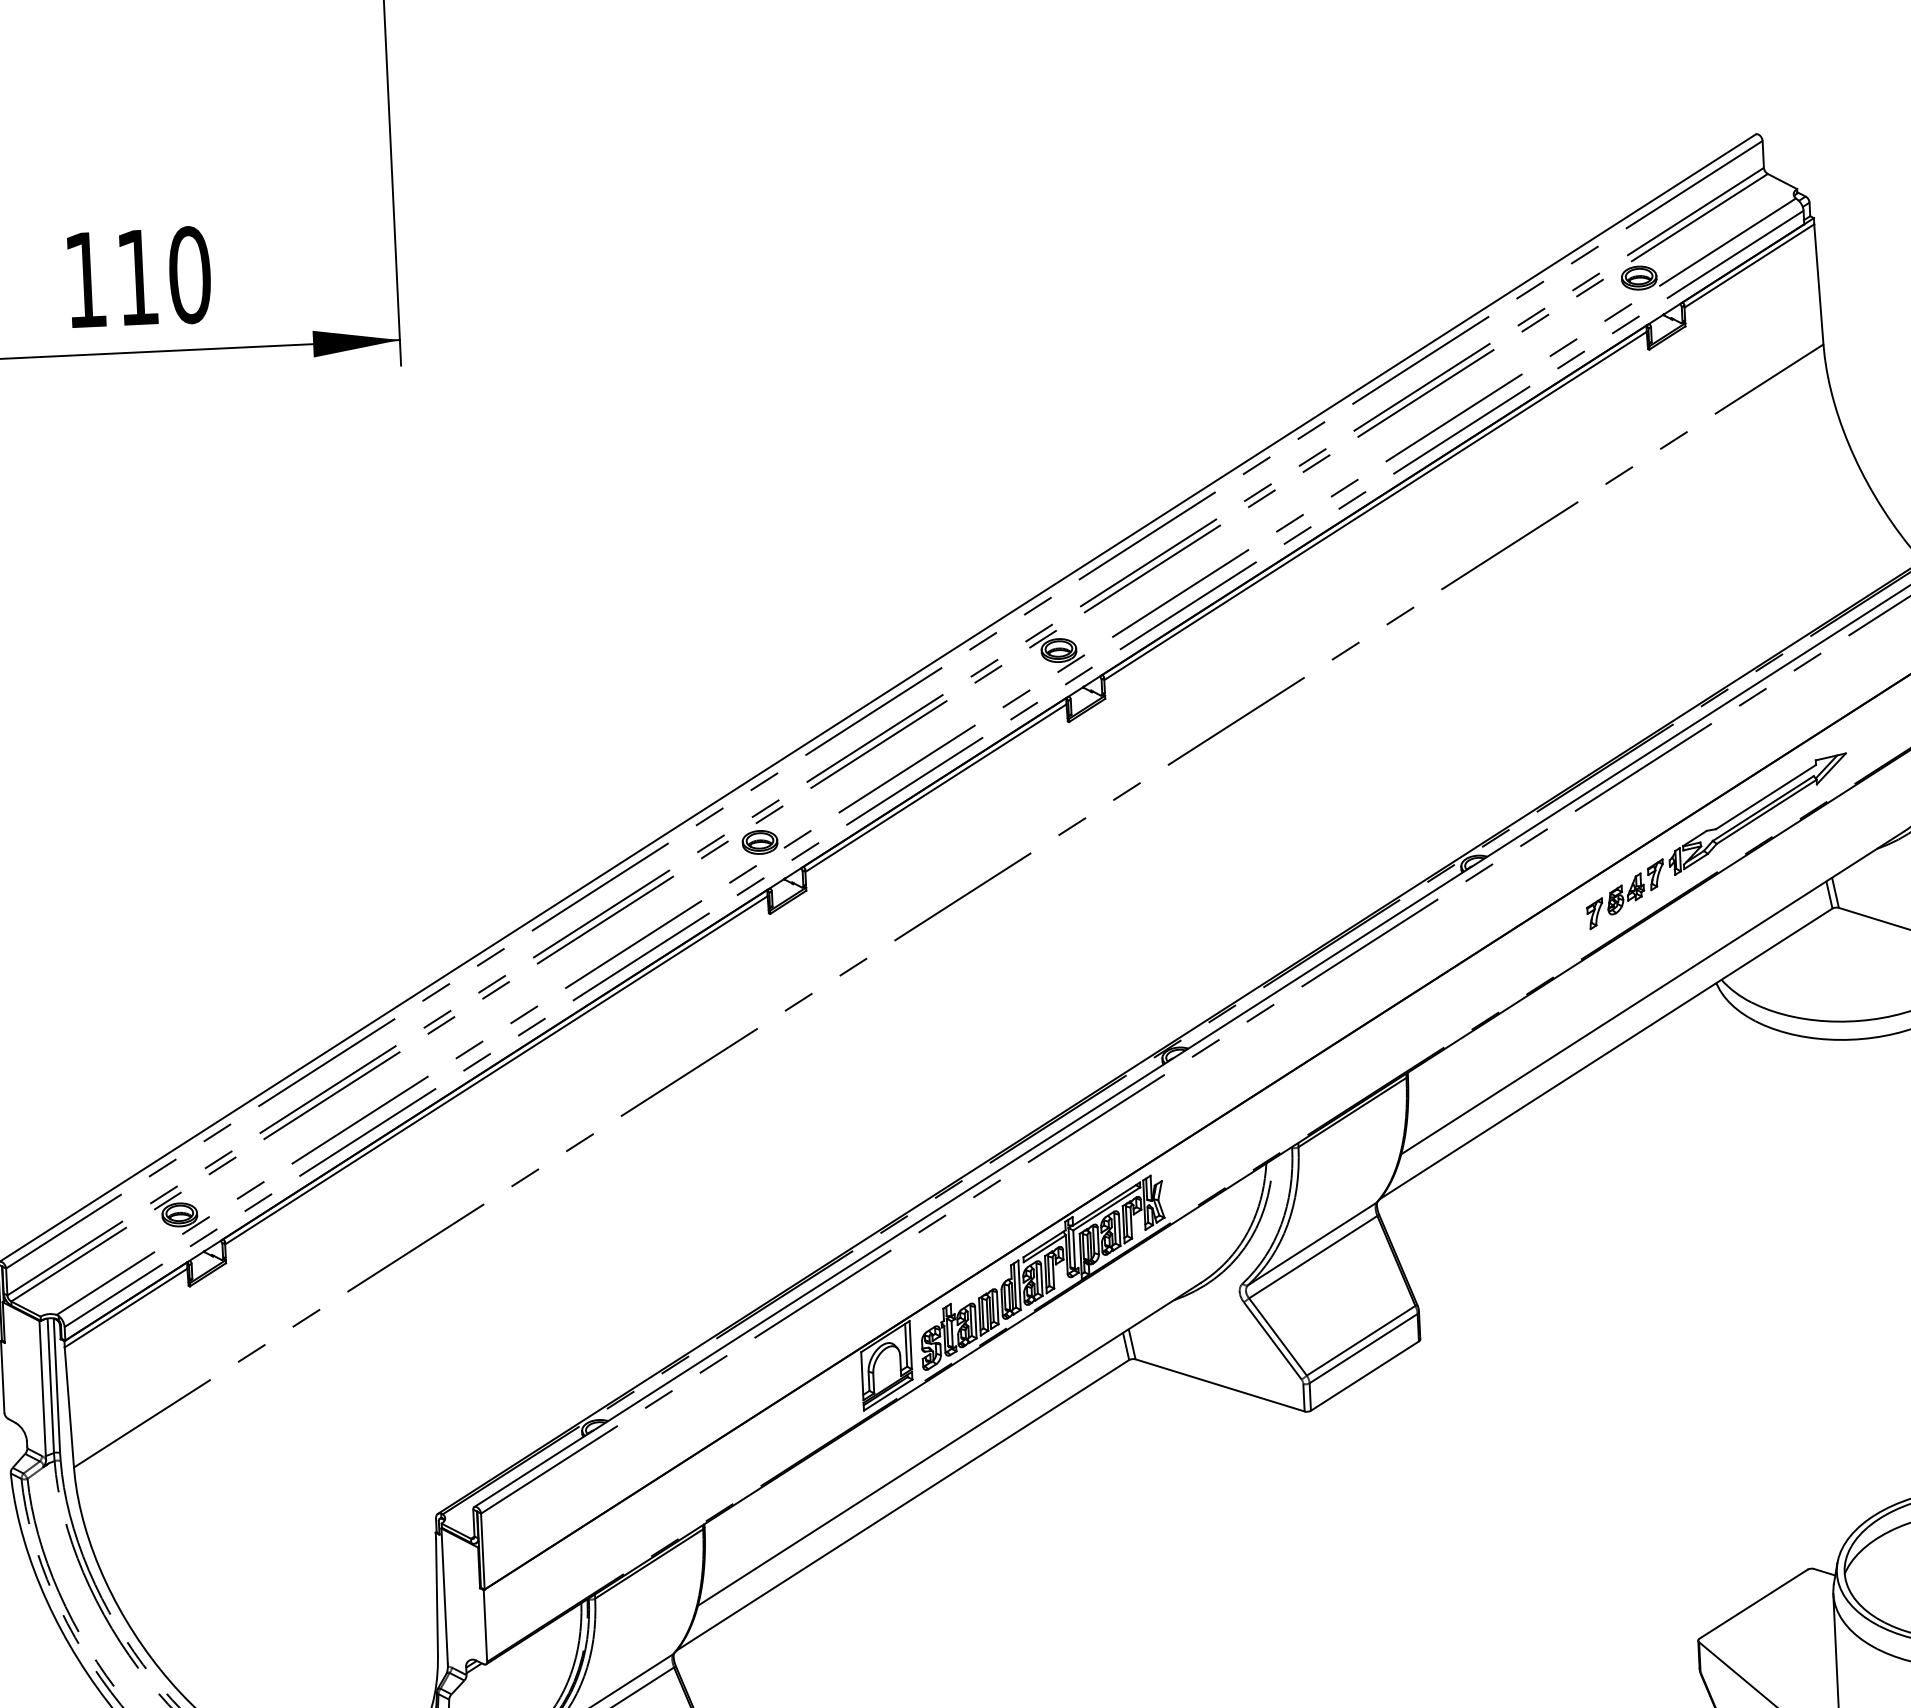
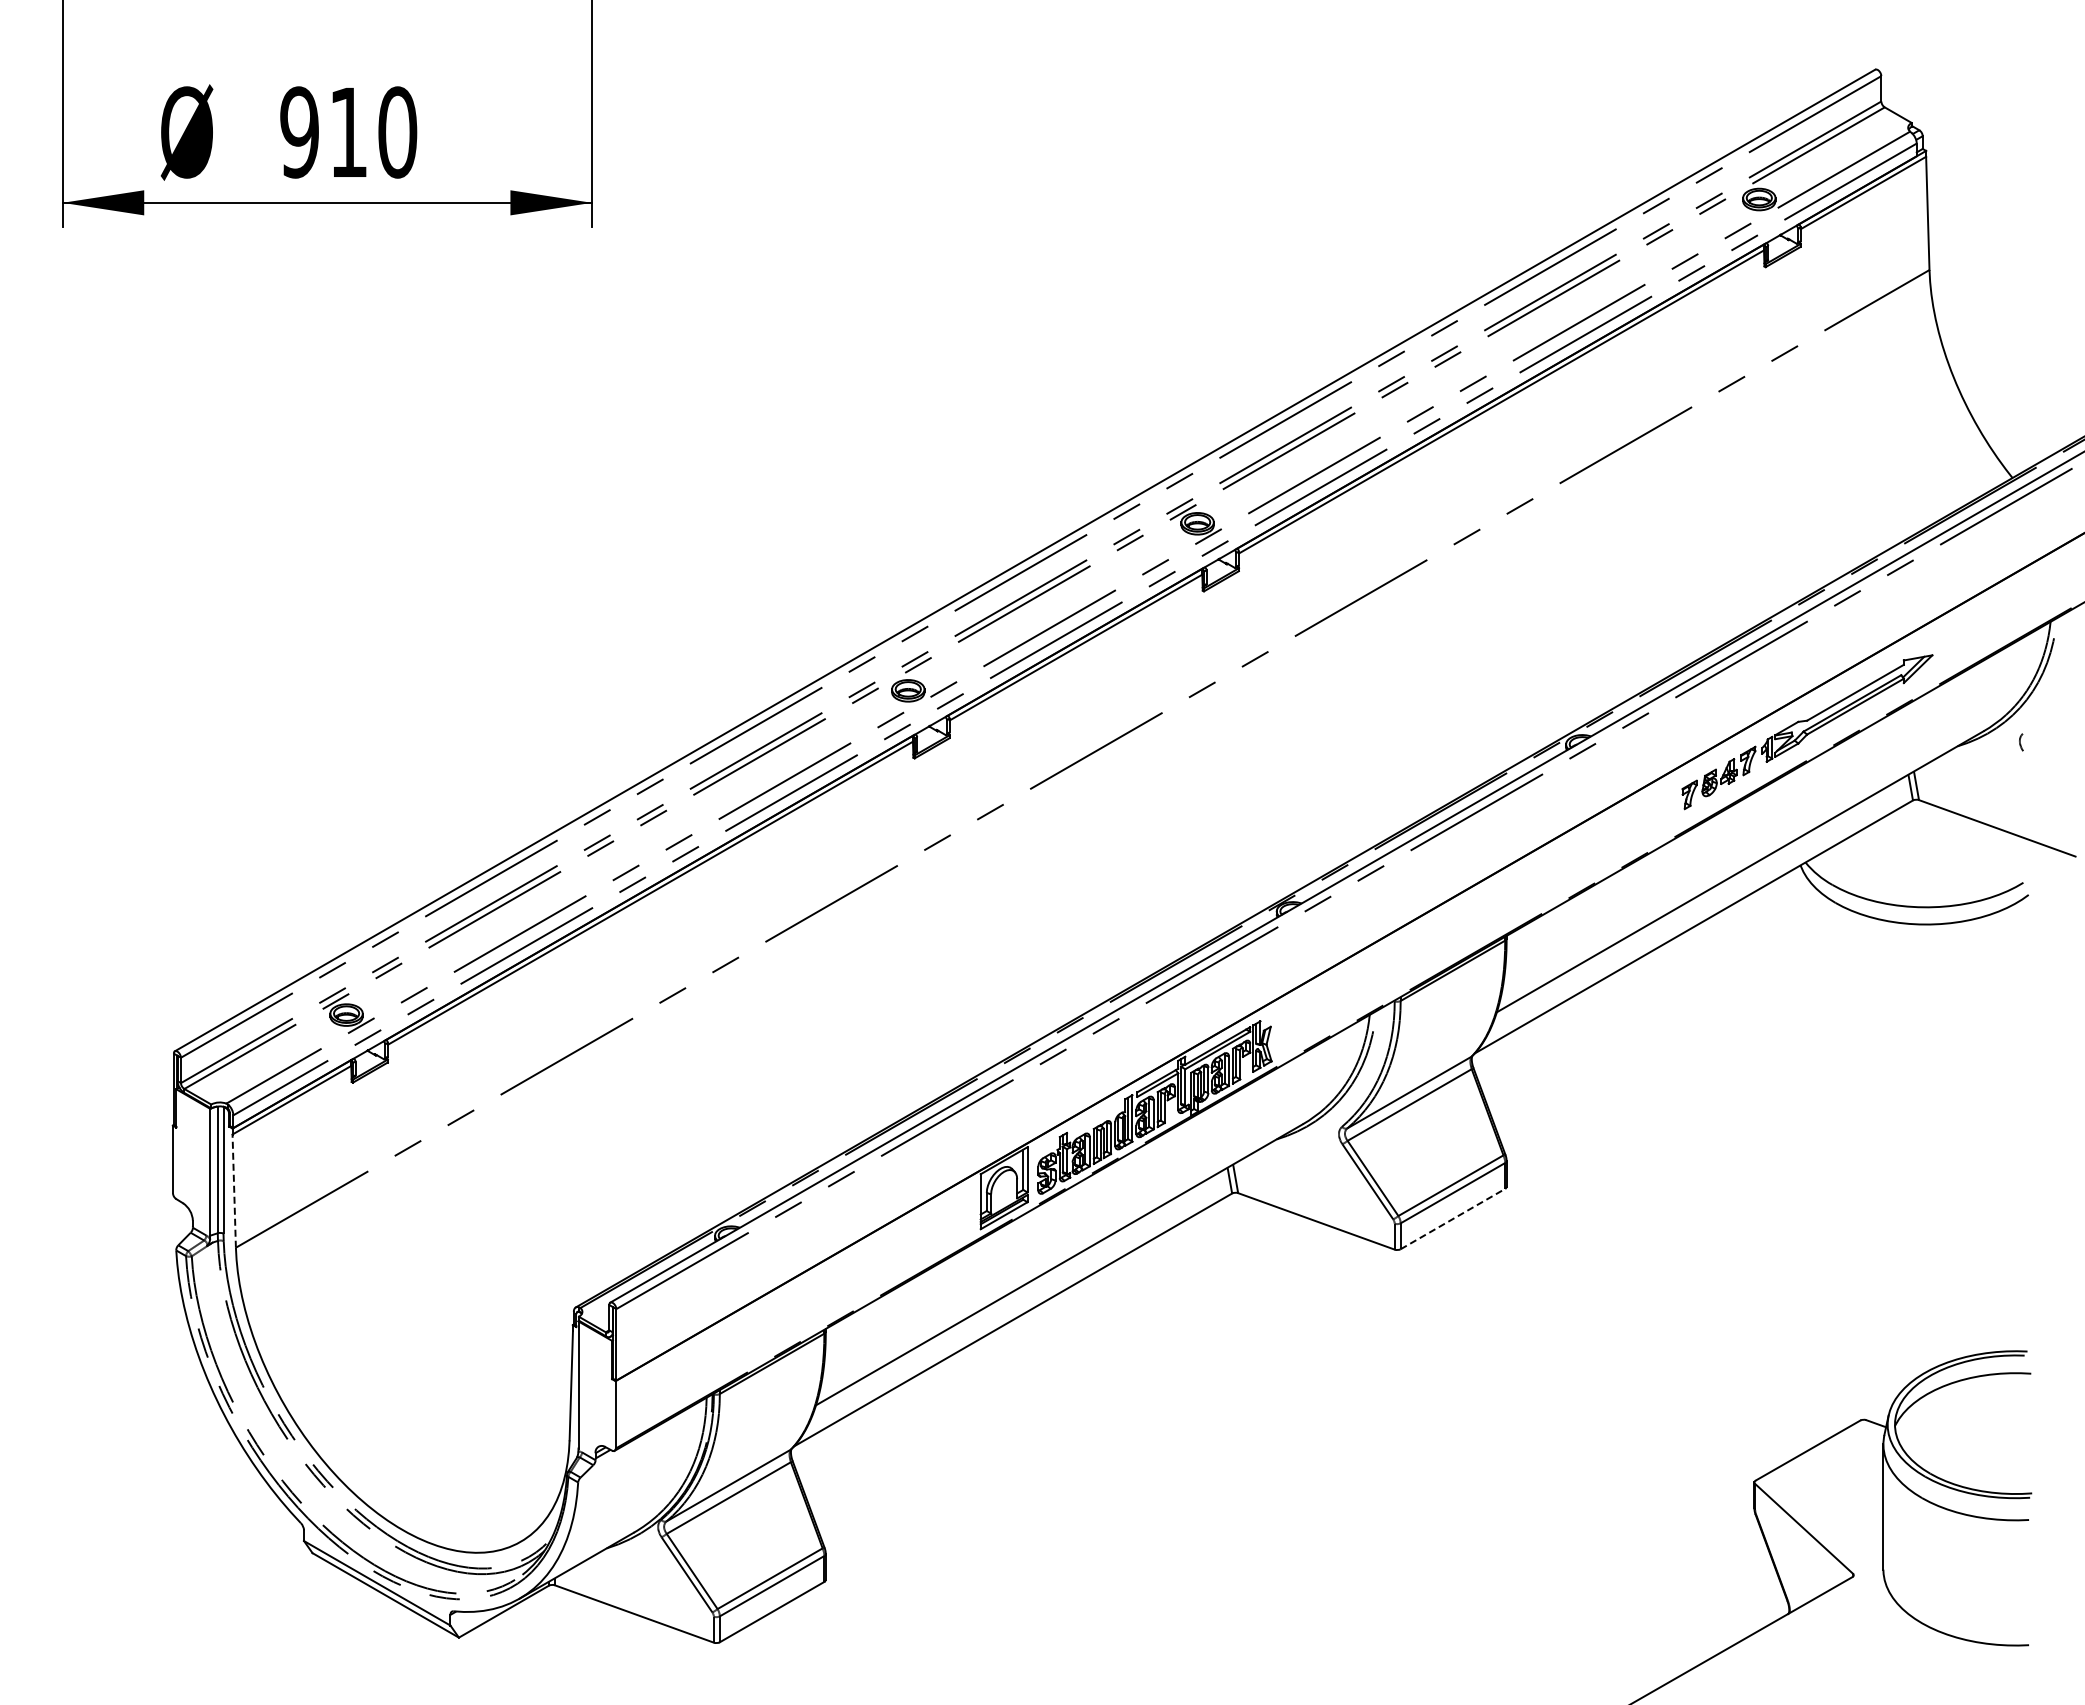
text: (85, 280) -> (299, 132), 110 -> 910
line: (1365, 1375) -> (1453, 1218), solid -> dashed
line: (69, 1407) -> (234, 1191), solid -> dashed

